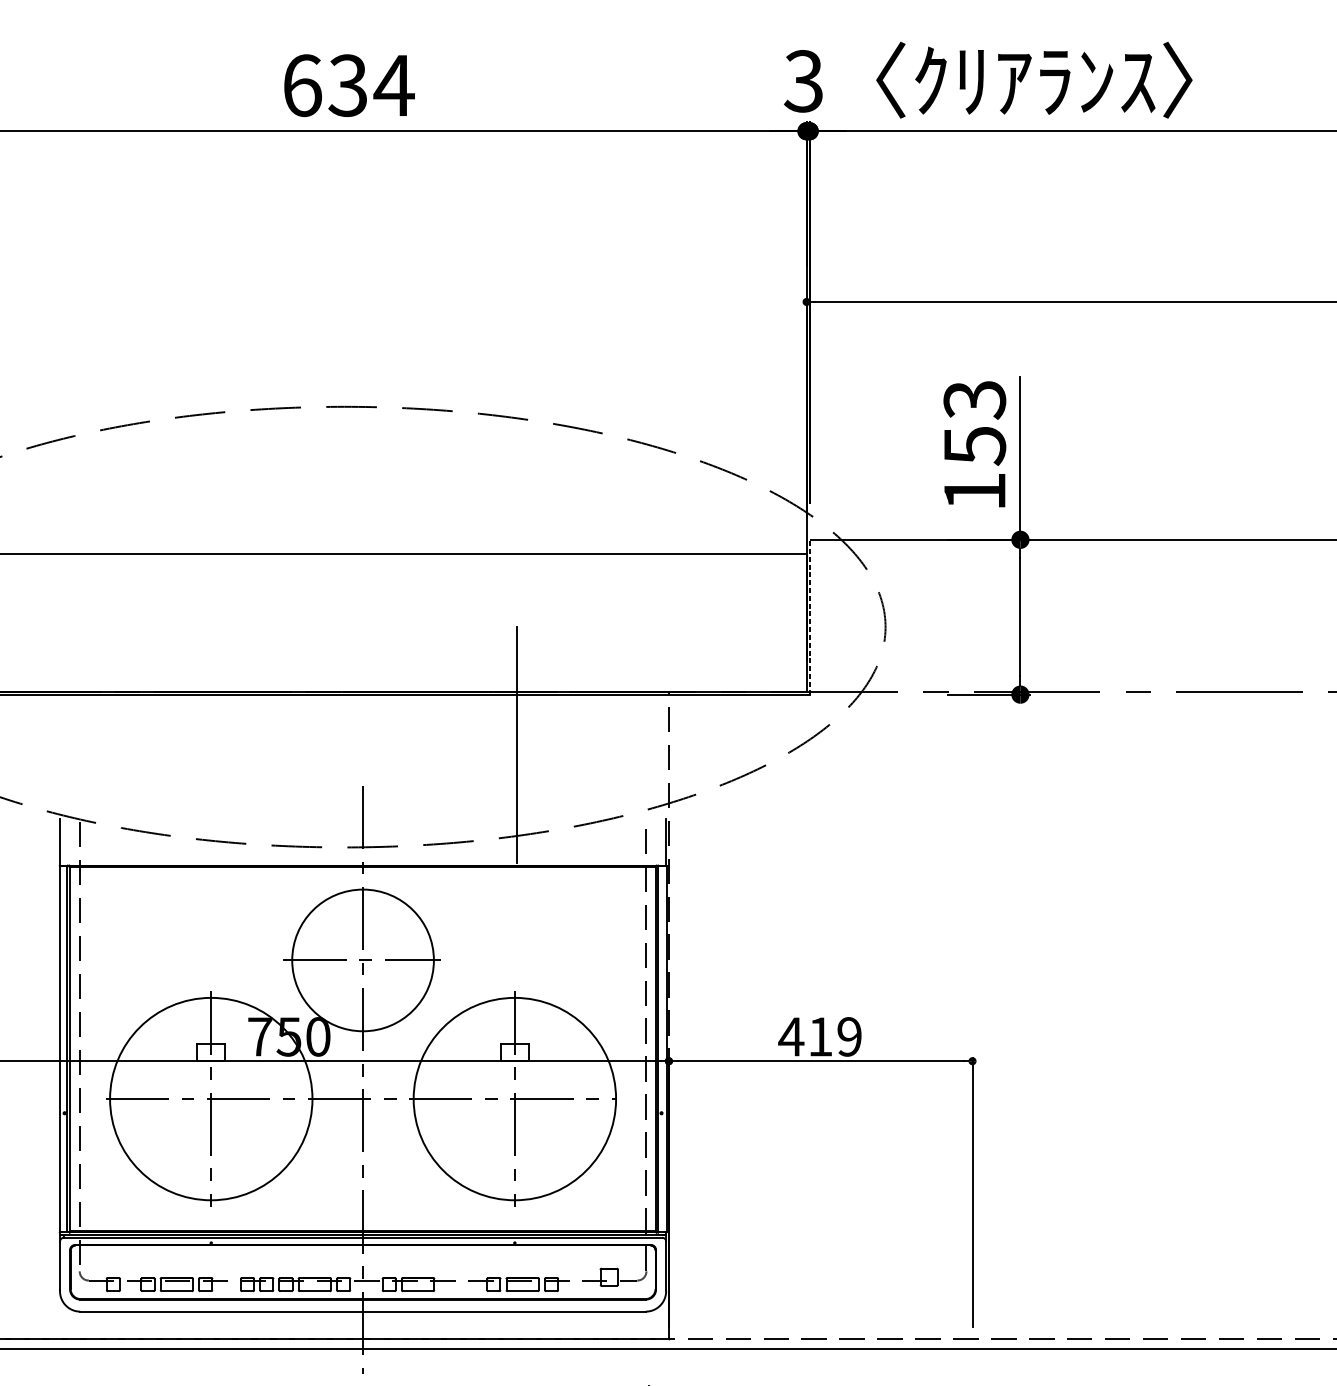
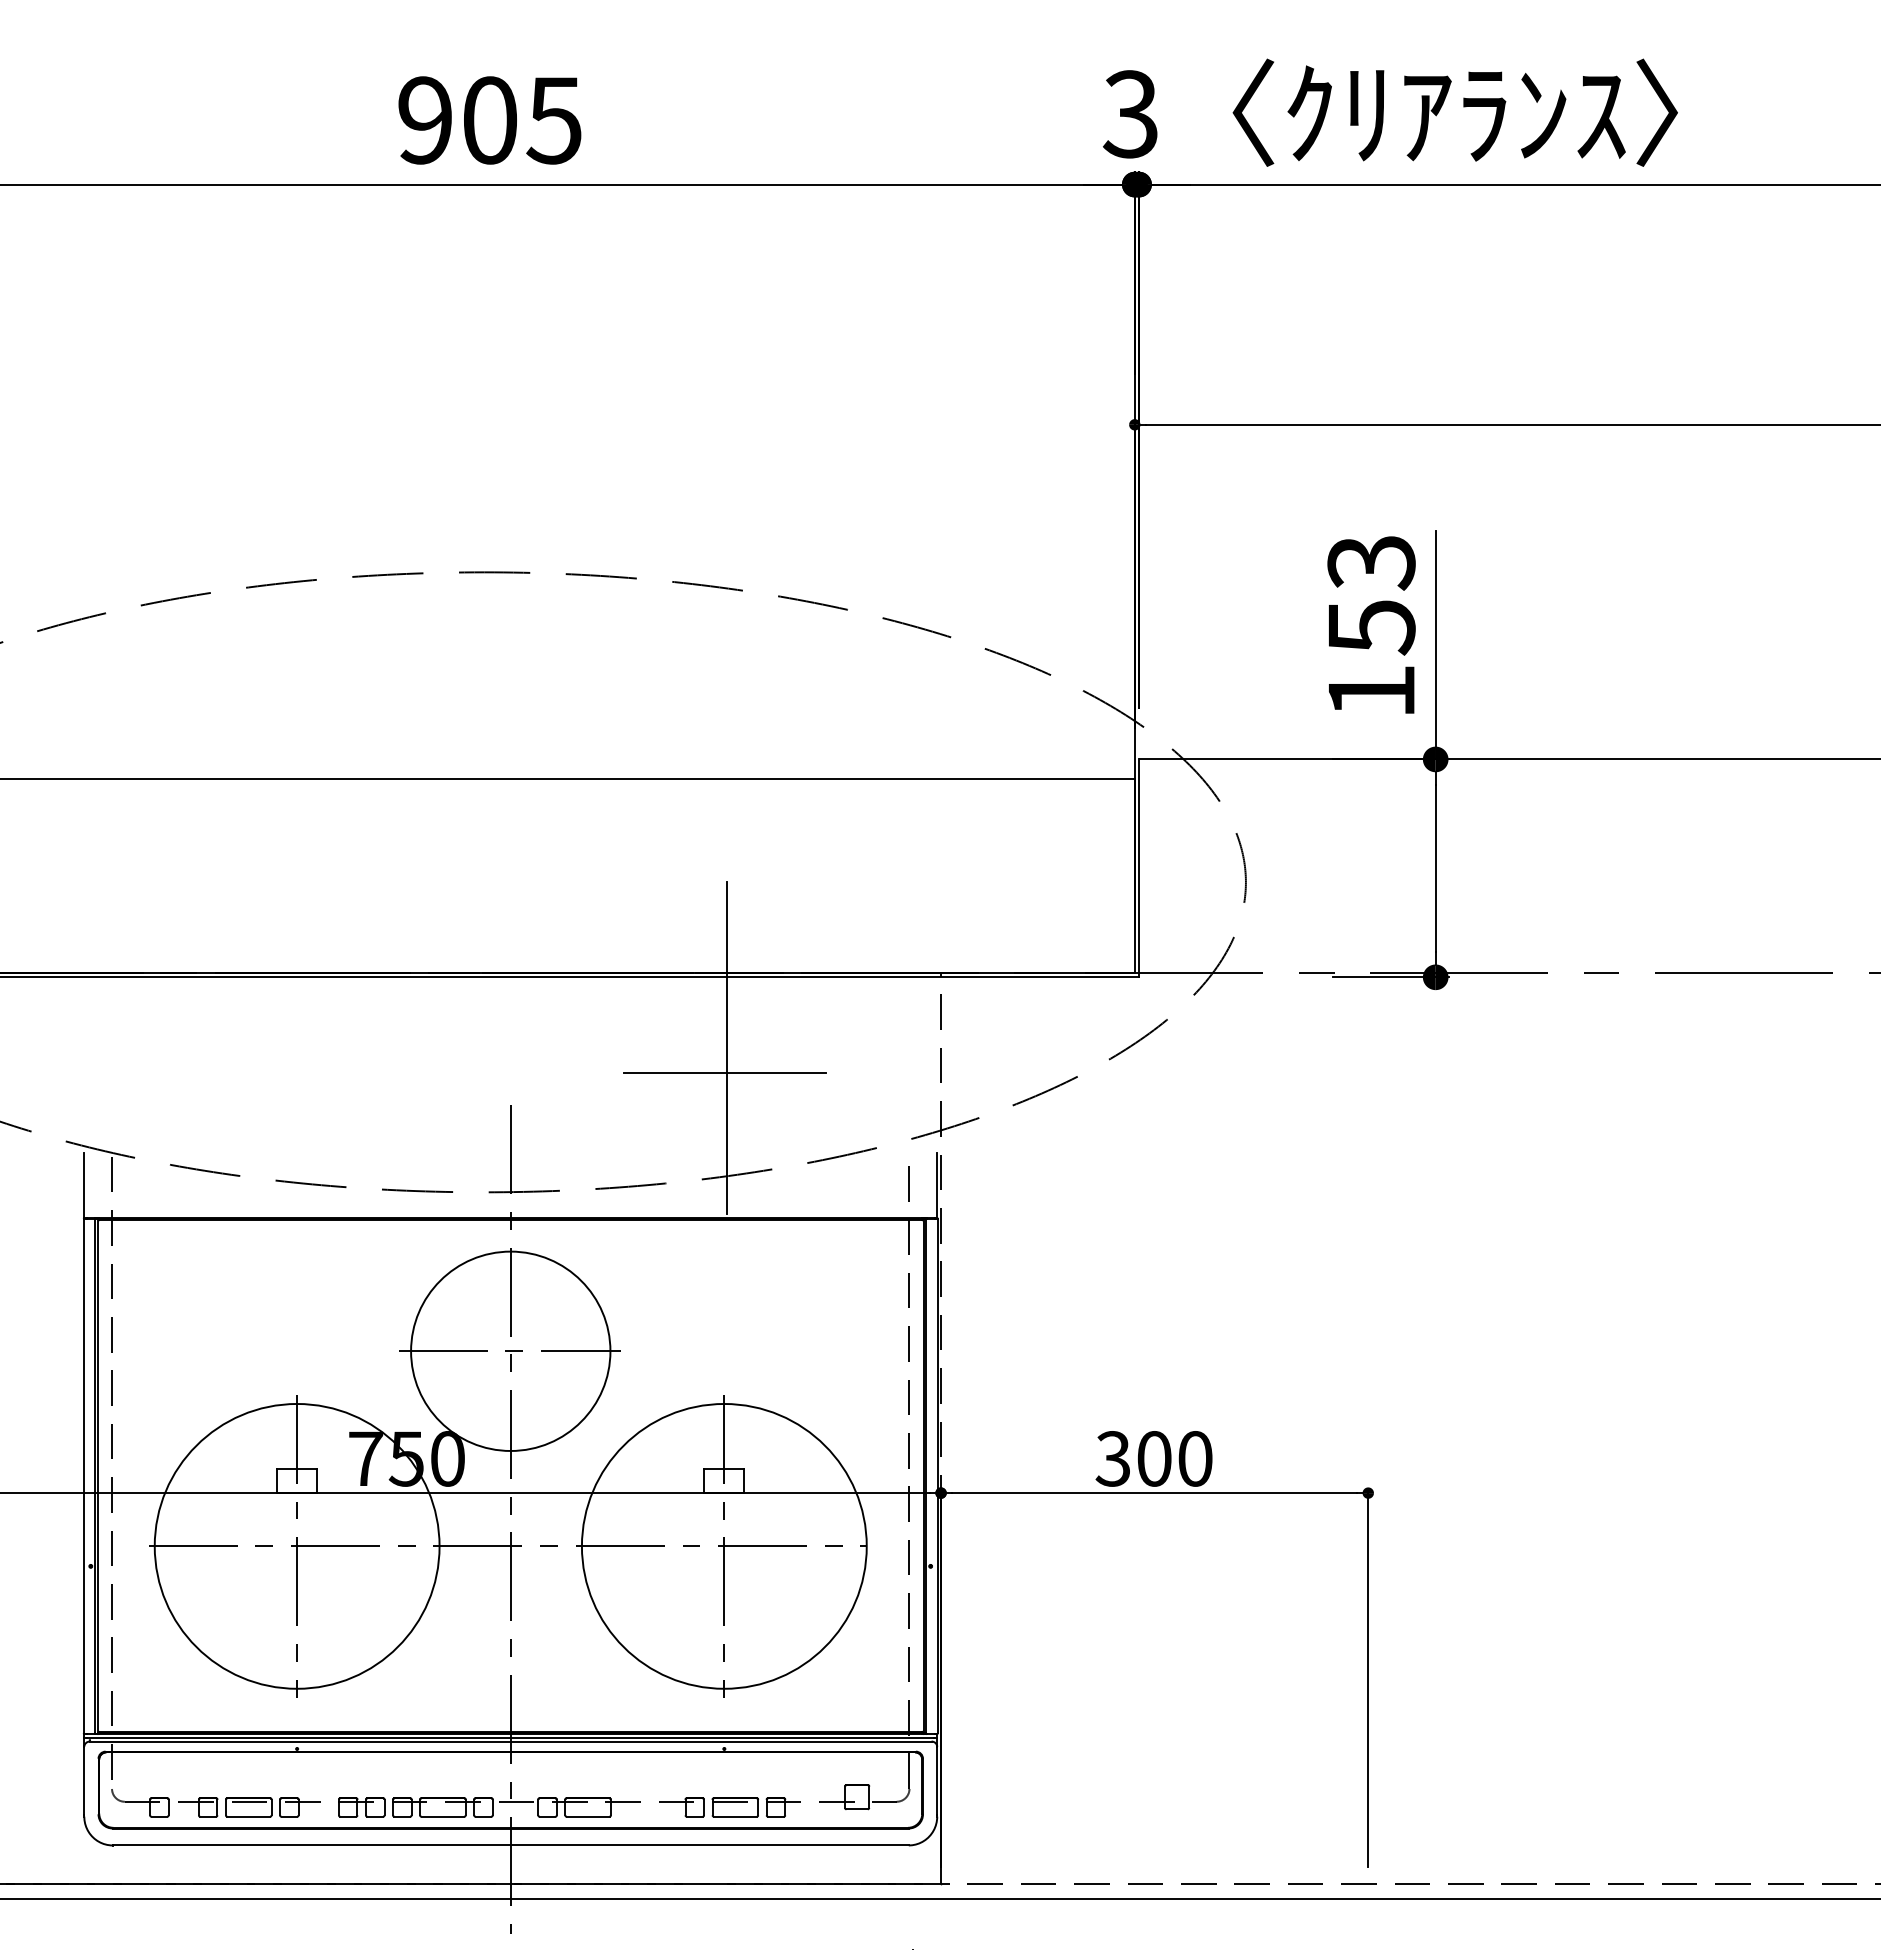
text: (348, 85) -> (490, 120), 634 -> 905
line: (809, 617) -> (1139, 868), dashed -> solid
line: (515, 762) -> (725, 1072), added
text: (819, 1036) -> (1153, 1458), 419 -> 300

